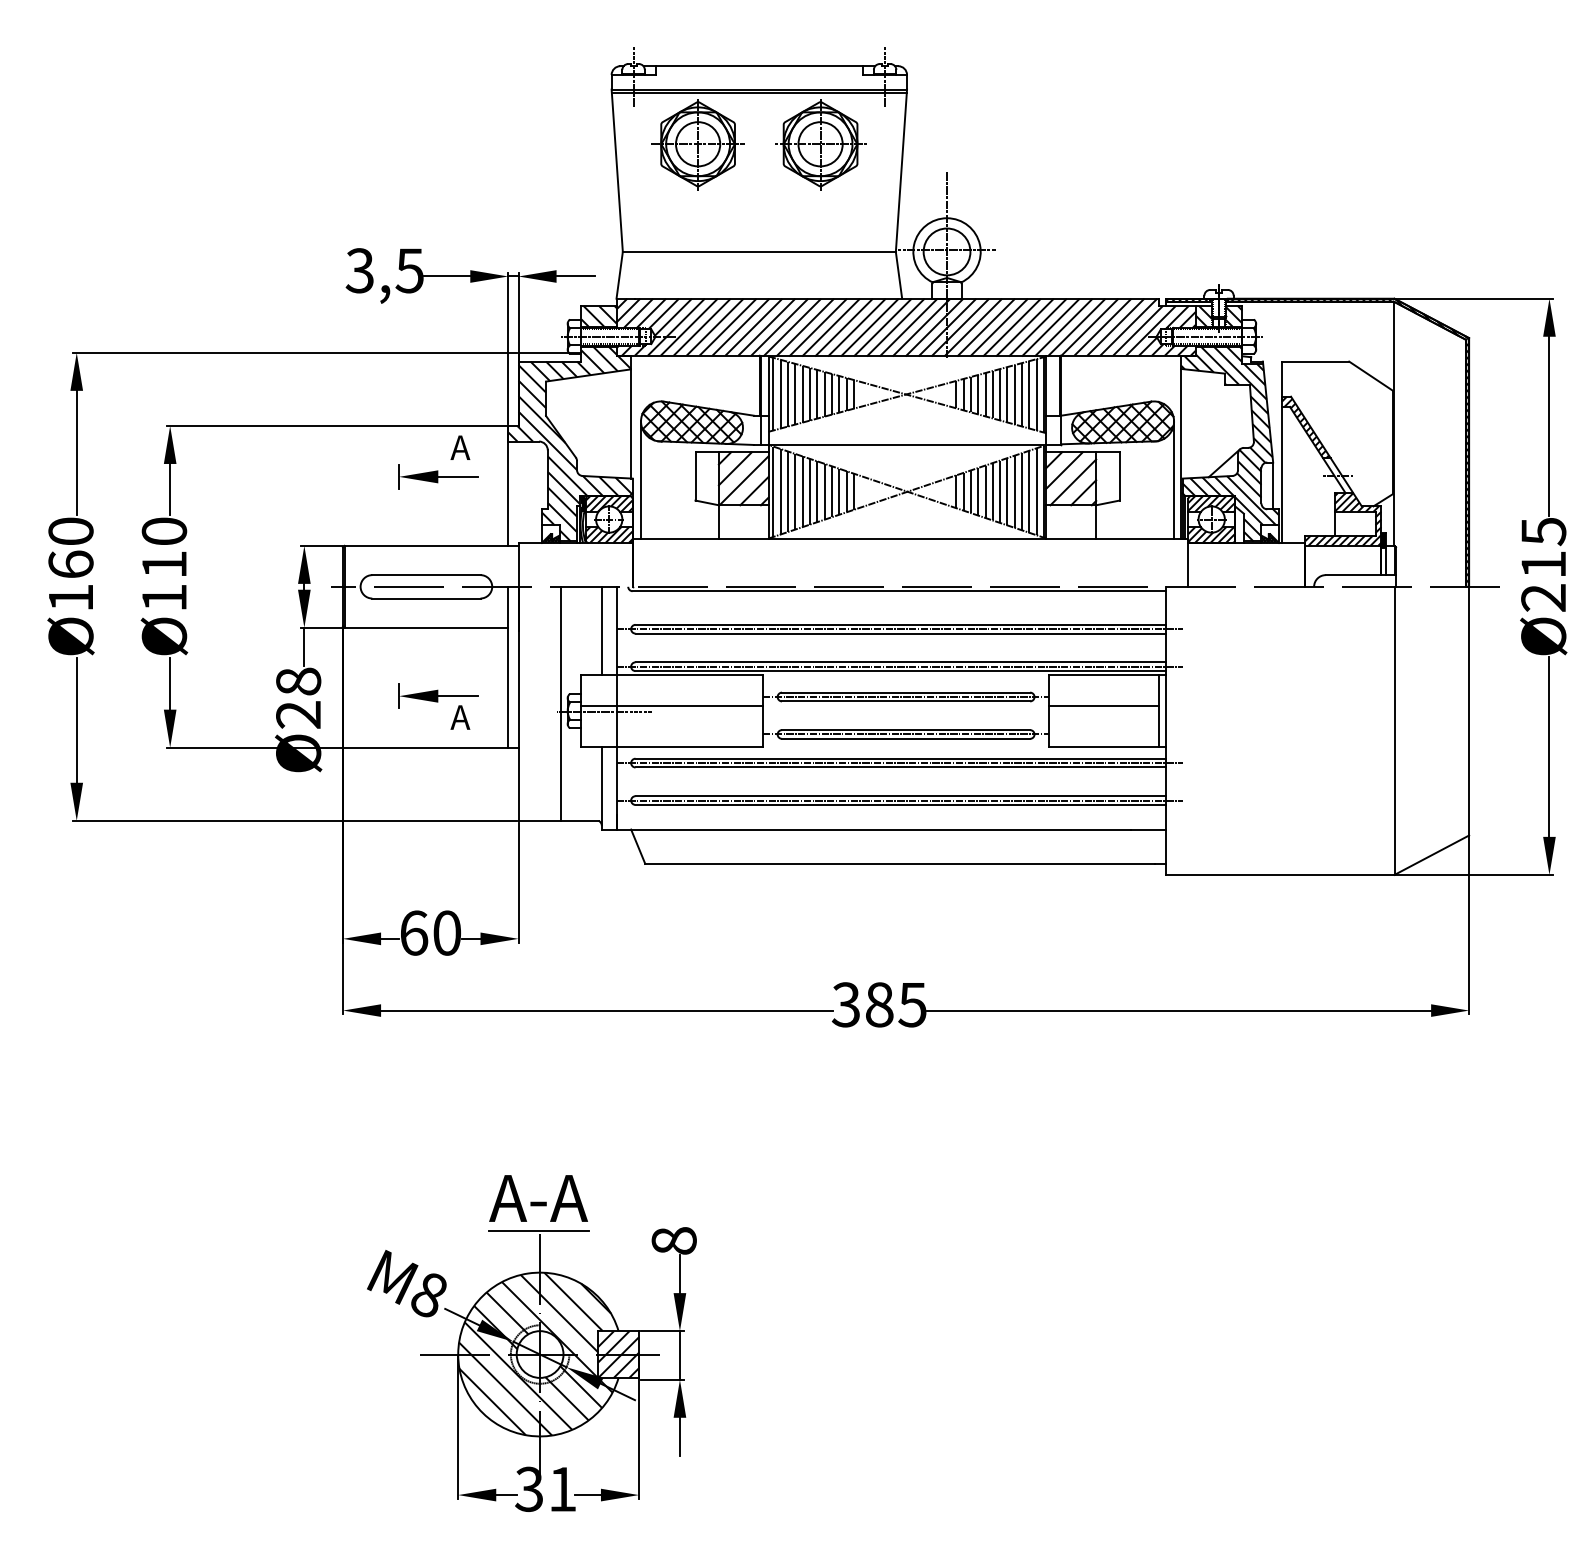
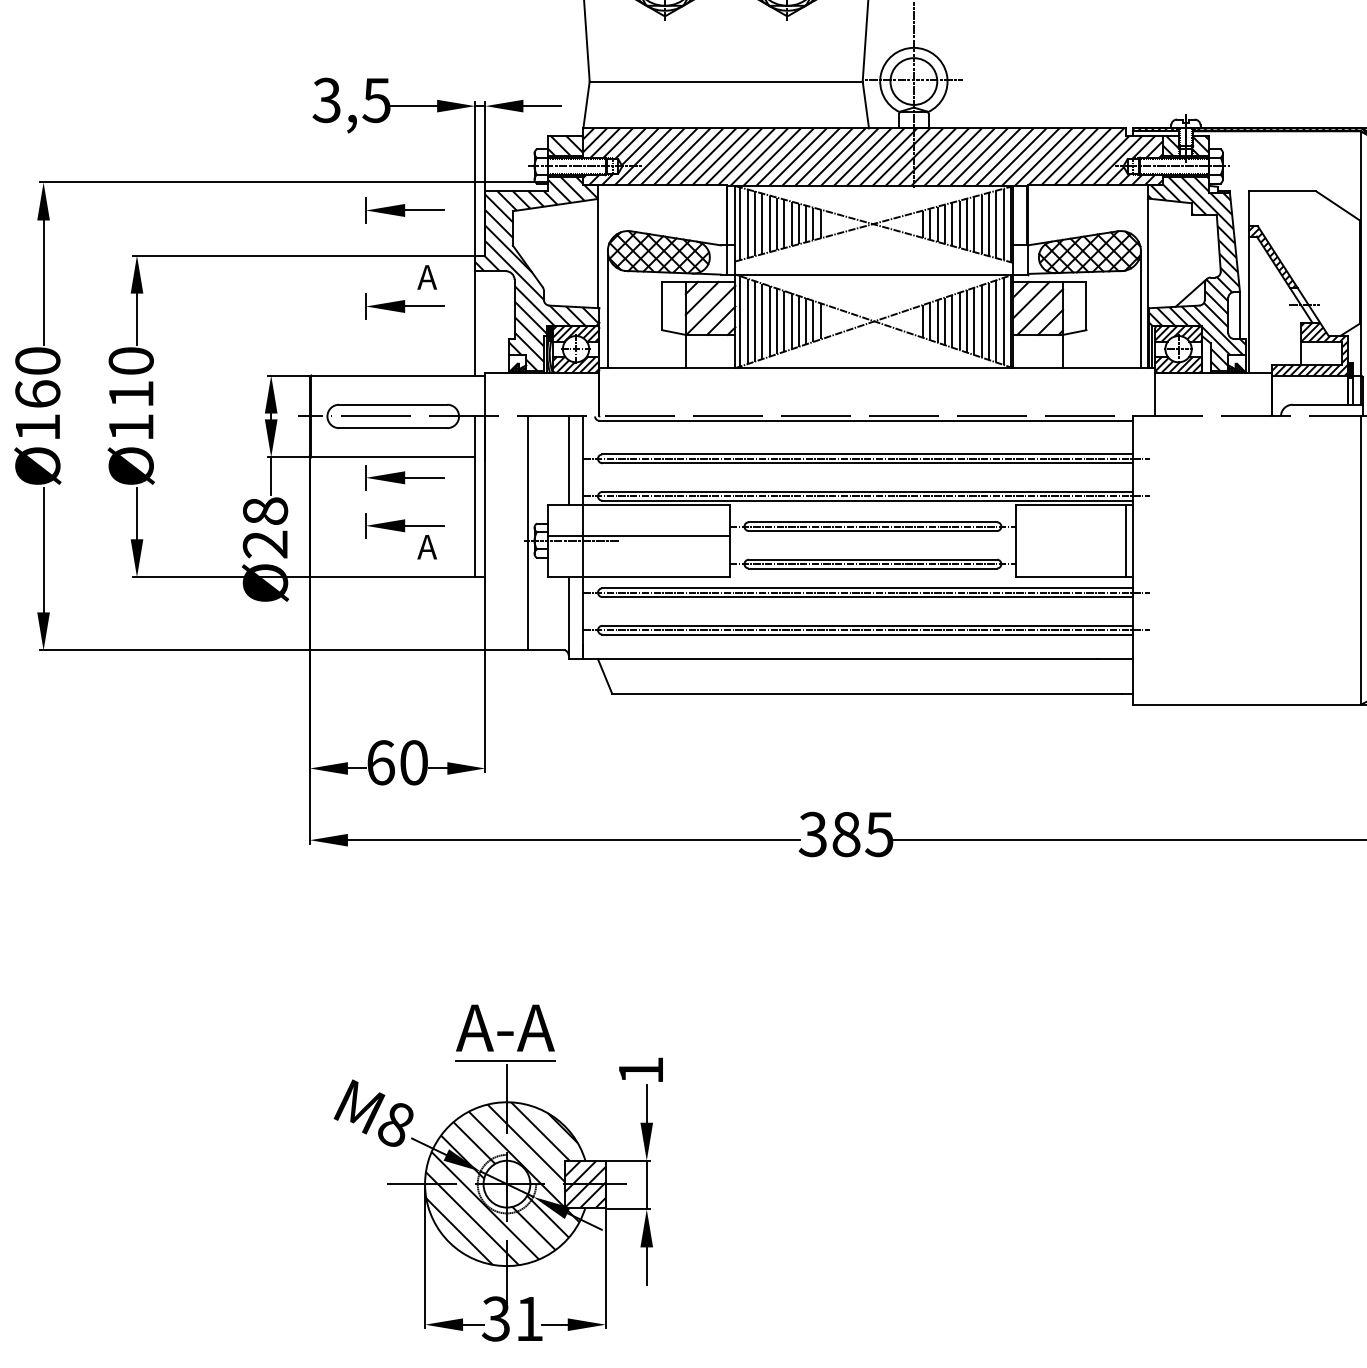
part: (438, 380) -> (405, 210), added
part: (438, 647) -> (405, 477), added
line: (1104, 706) -> (1071, 536), removed
text: (673, 1240) -> (640, 1070), 8 -> 1

